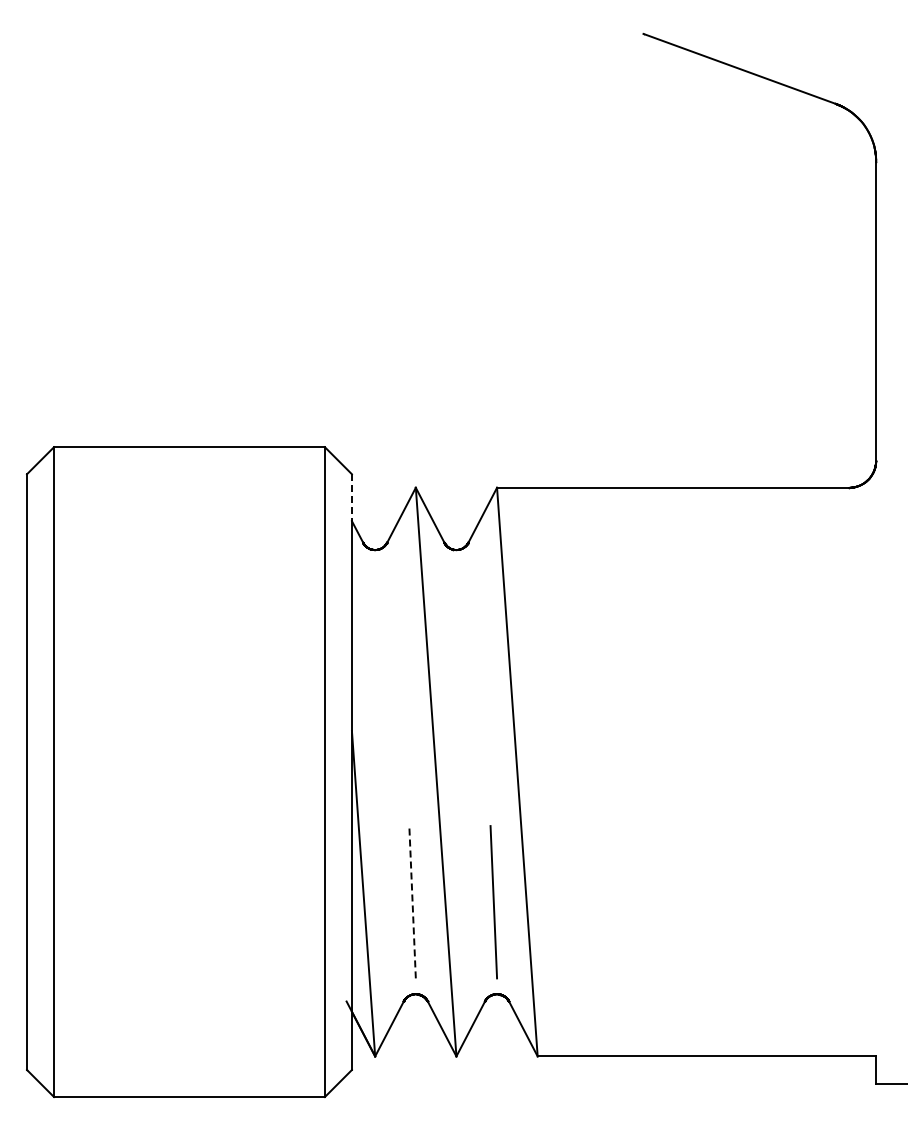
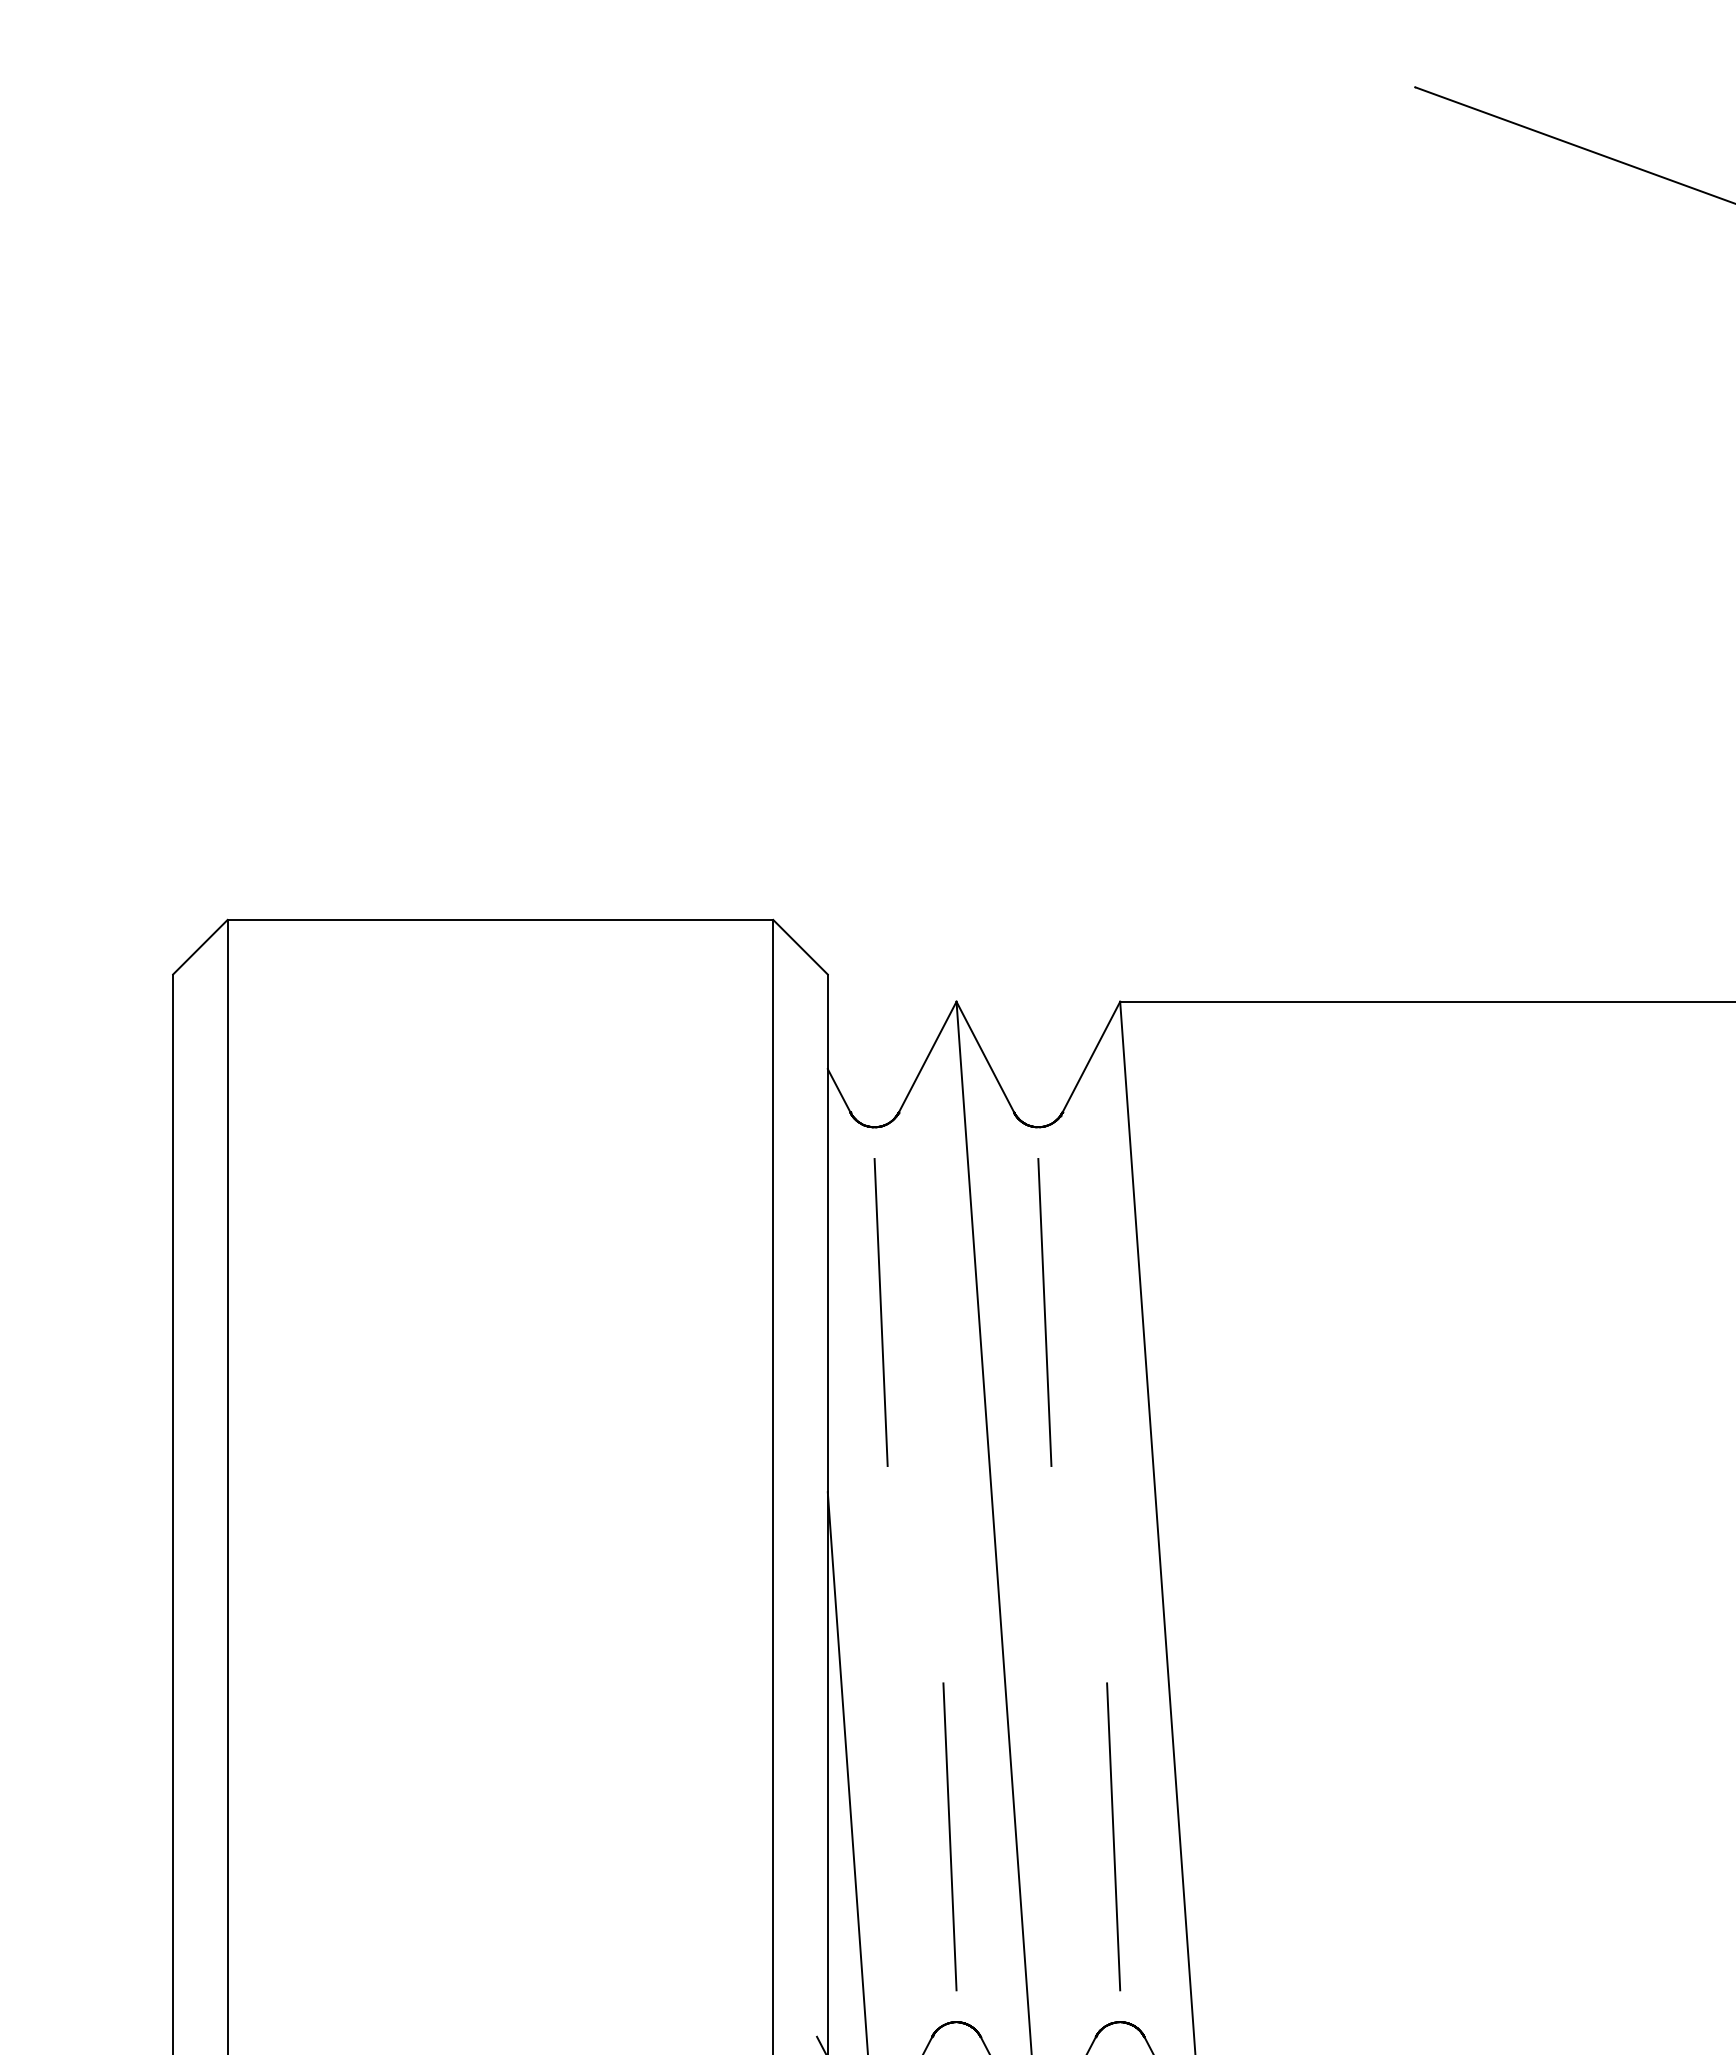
line: (351, 498) -> (826, 1023), dashed -> solid
line: (378, 641) -> (881, 1311), added
line: (459, 641) -> (1044, 1311), added
line: (412, 901) -> (949, 1835), dashed -> solid

